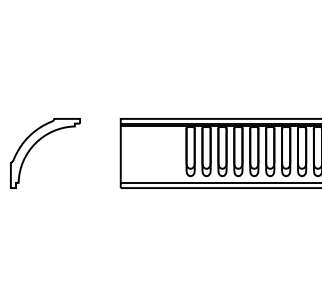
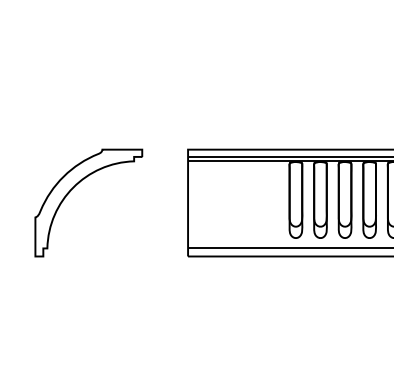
part: (39, 141) -> (79, 184), moved

